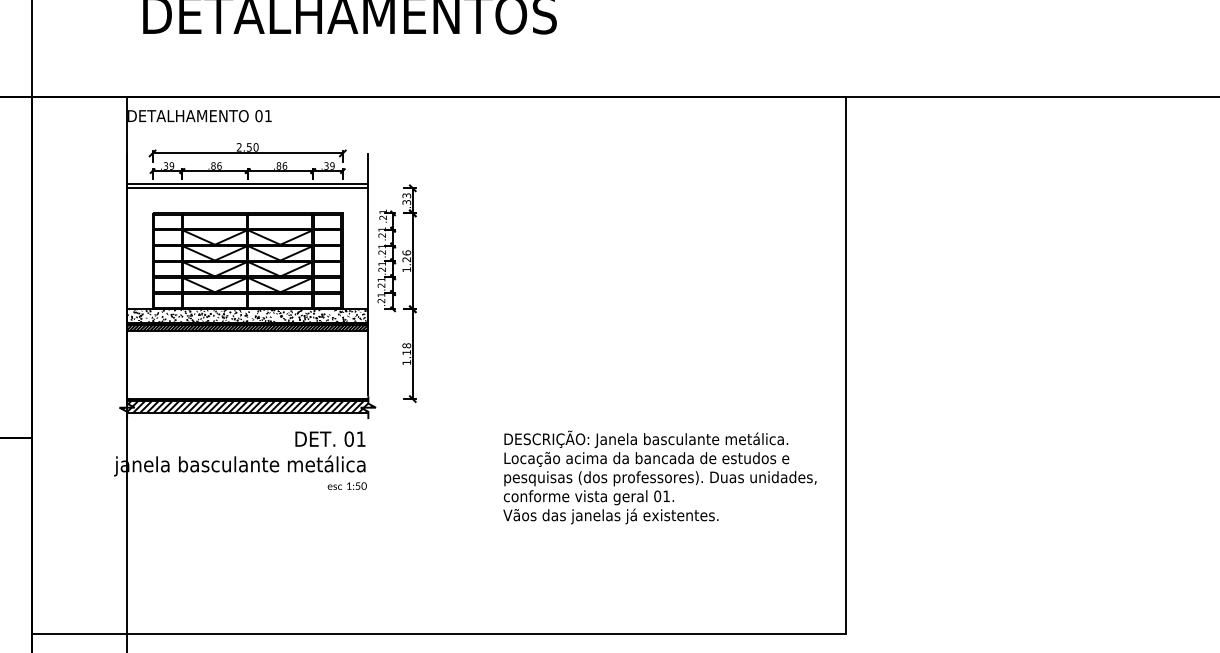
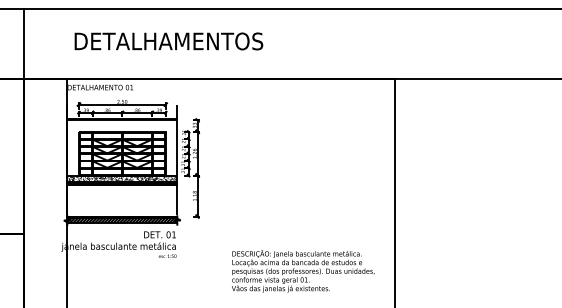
text: (660, 477) -> (303, 271), moved

